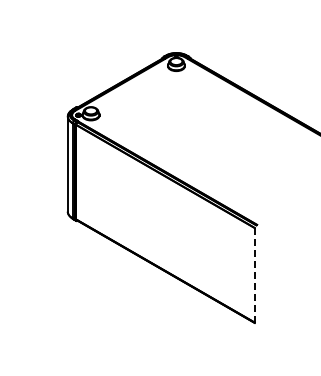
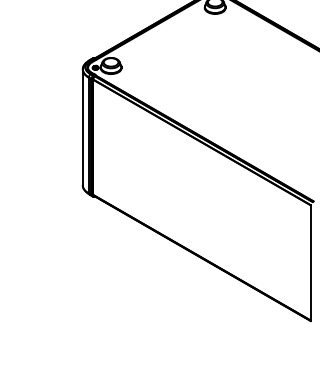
line: (254, 275) -> (310, 263), dashed -> solid

